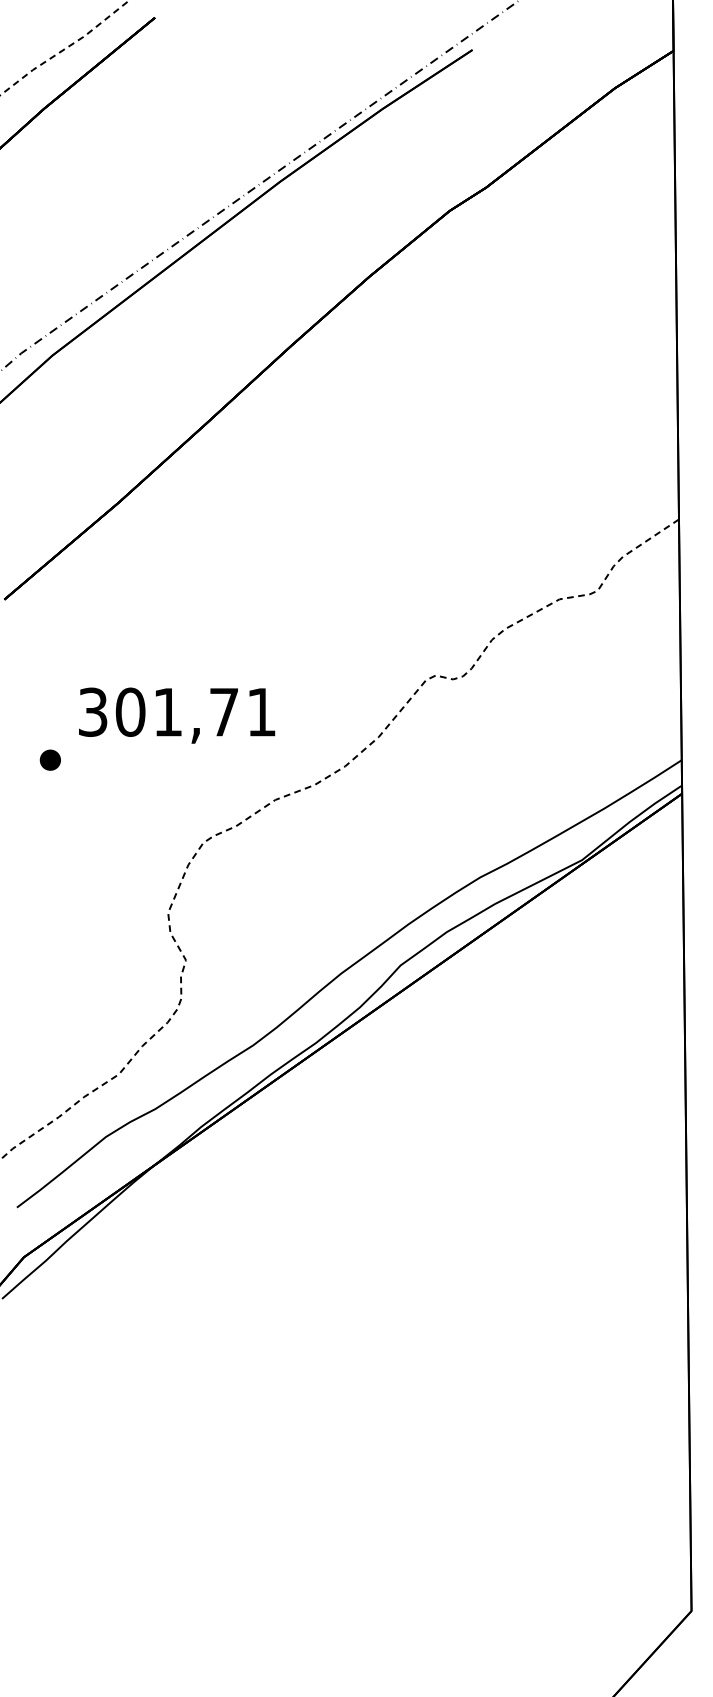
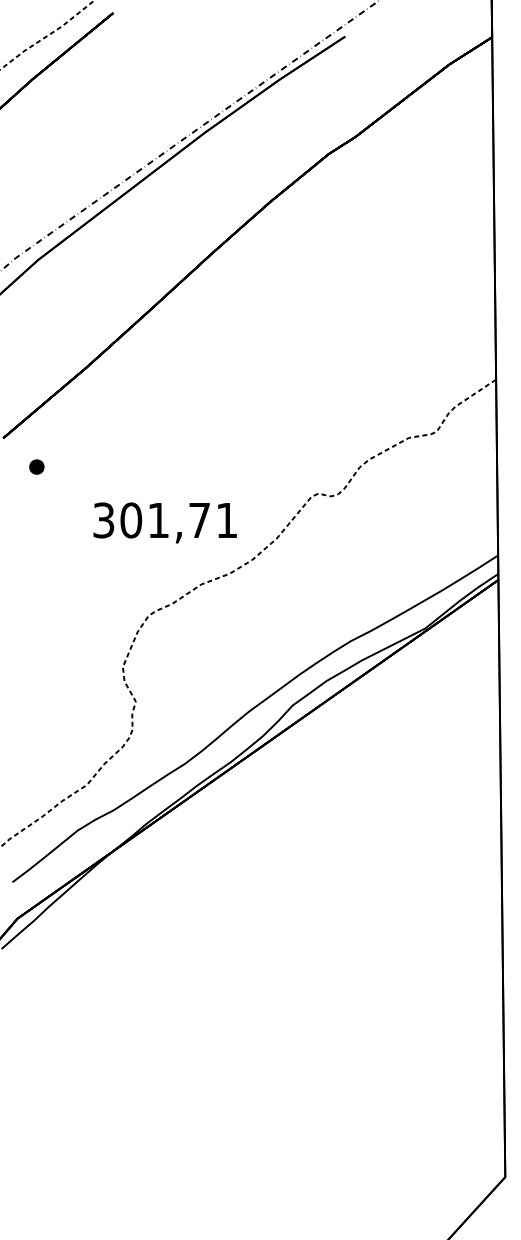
text: (177, 715) -> (165, 522), moved
part: (49, 759) -> (36, 466), moved

